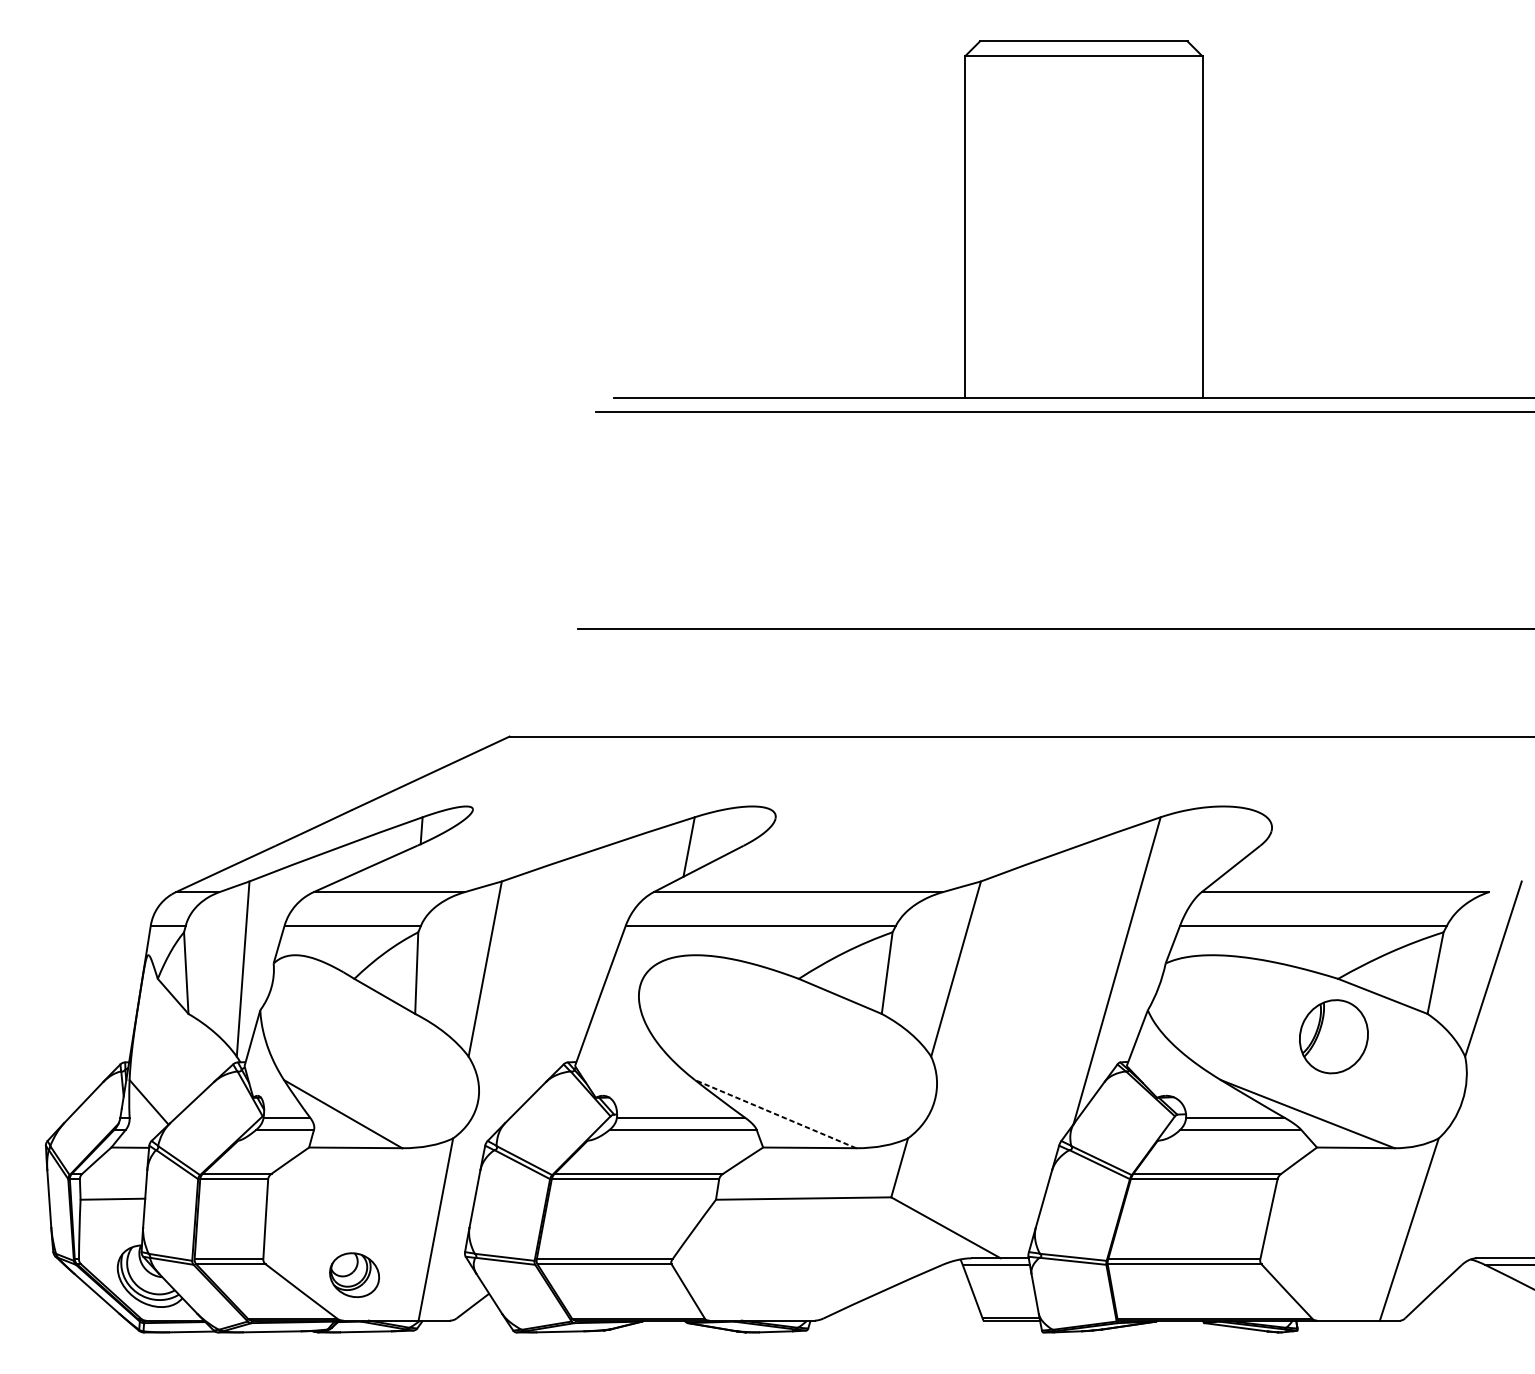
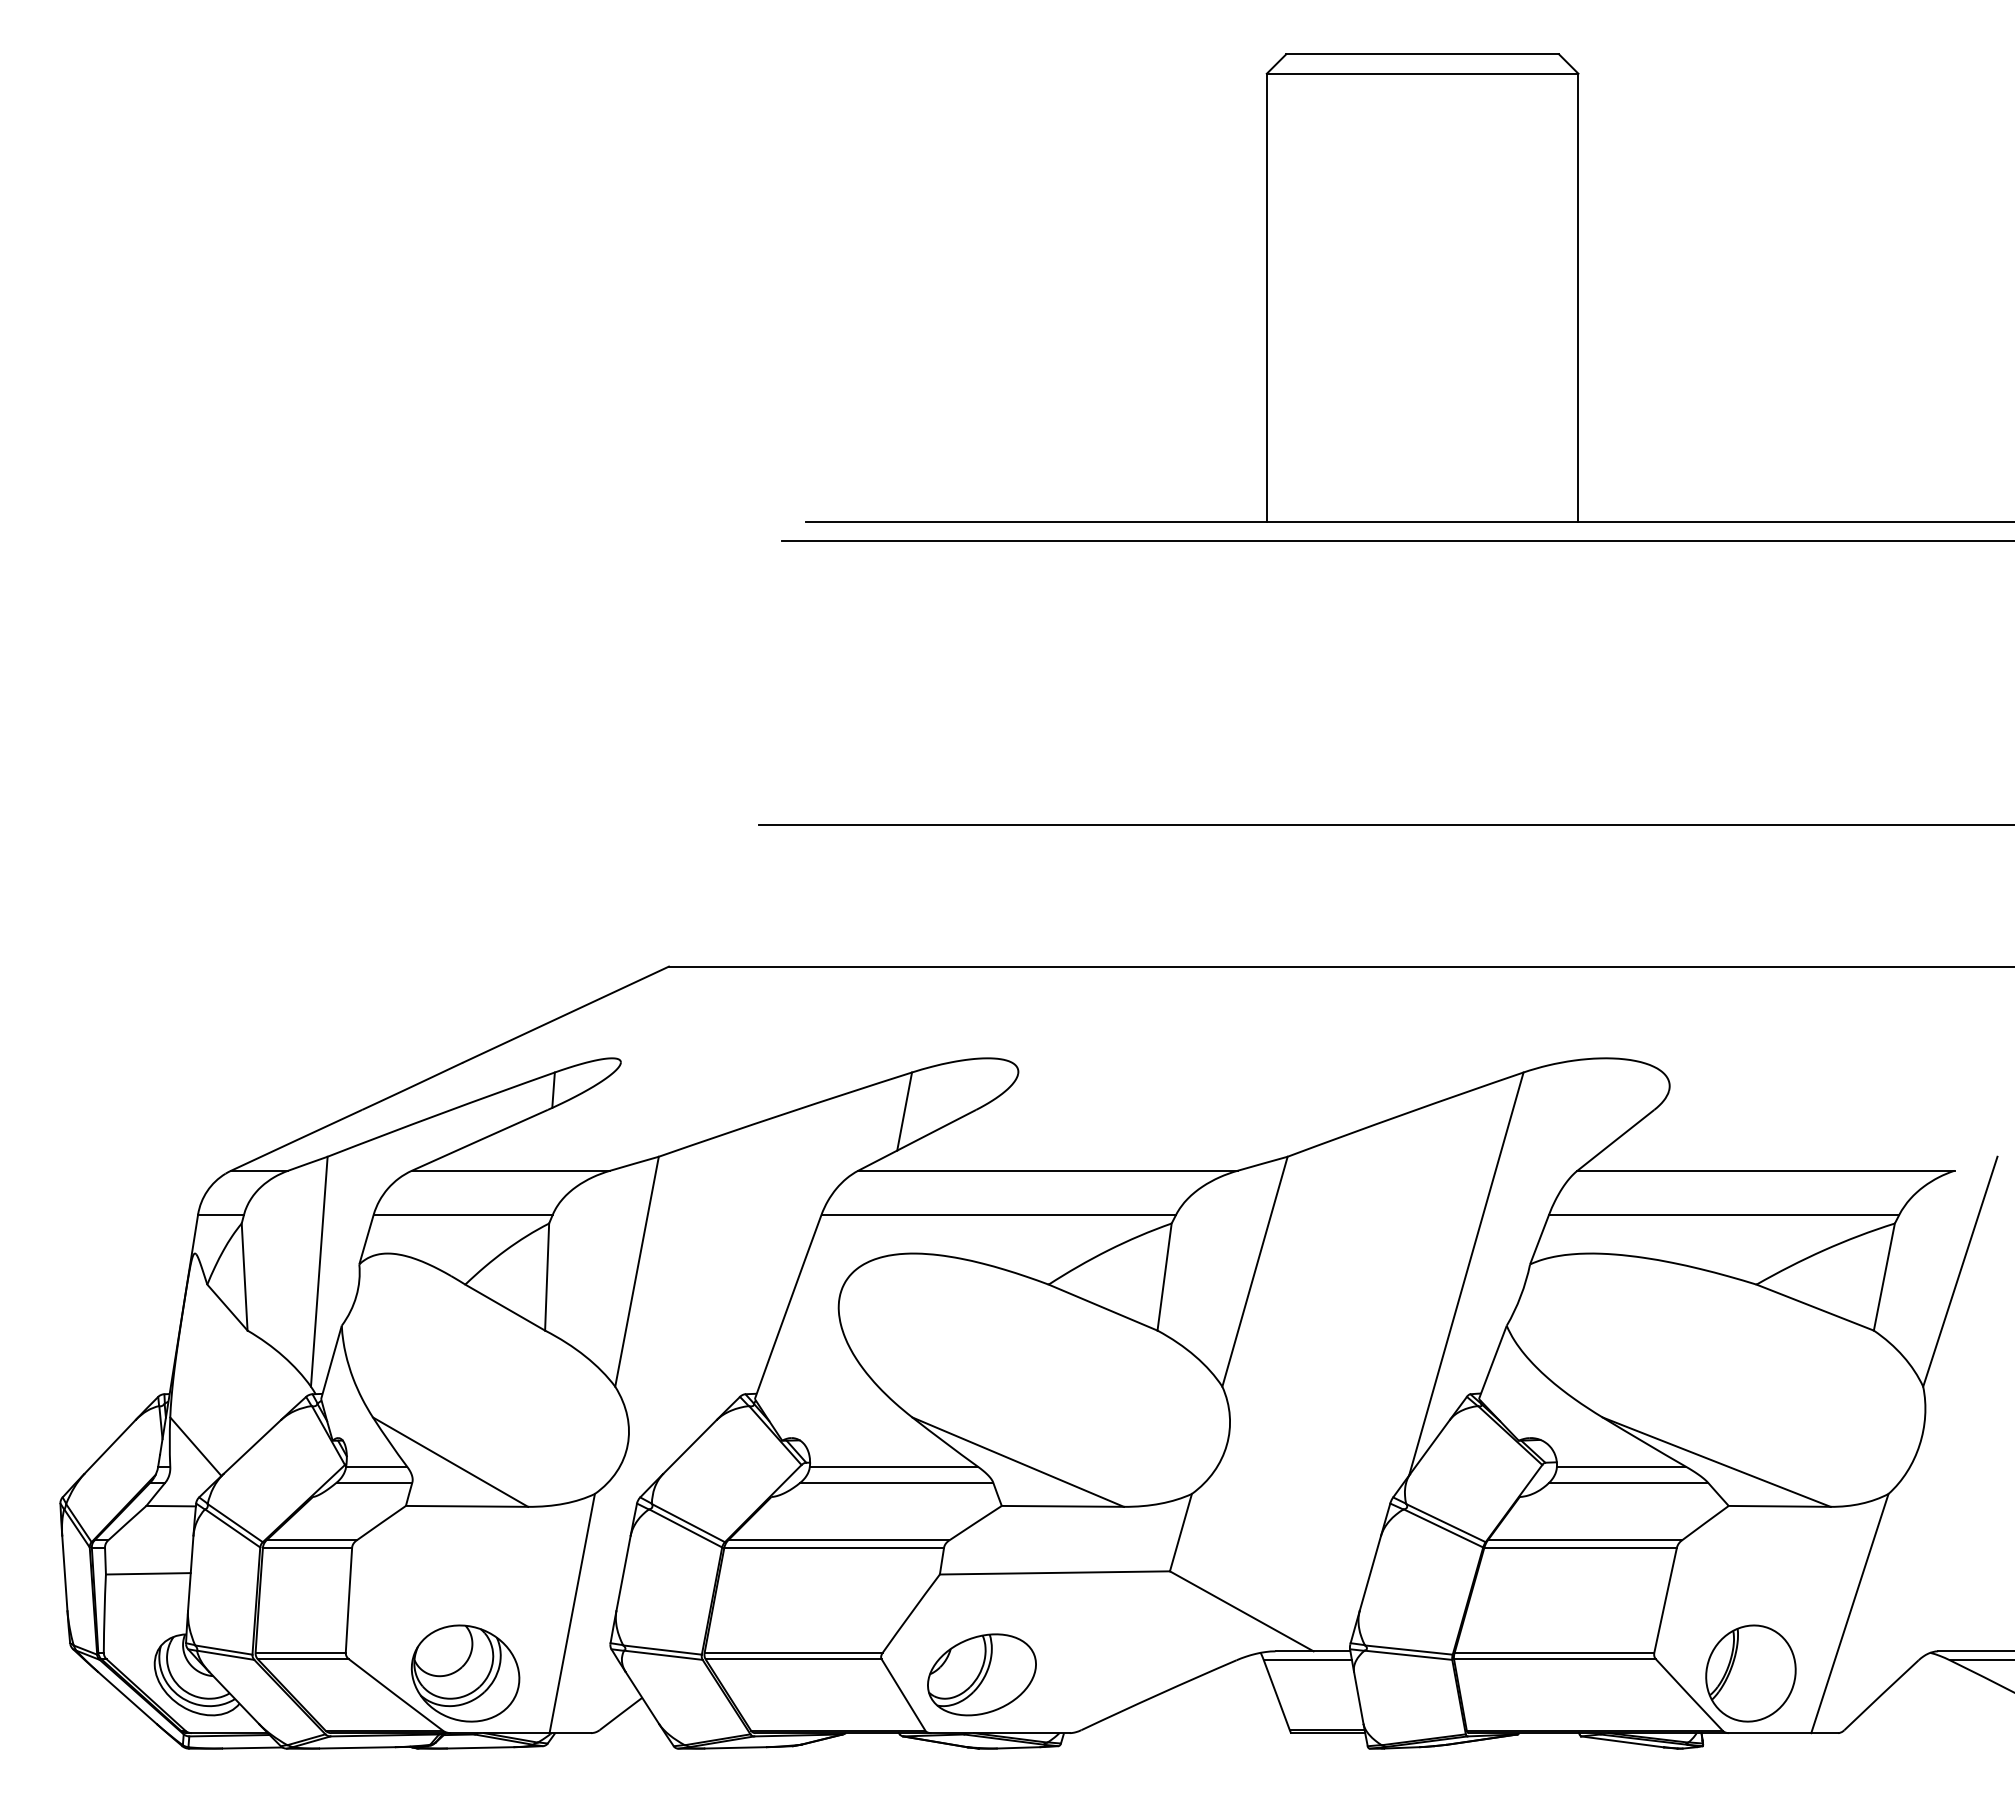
part: (1333, 1036) -> (1750, 1673), moved
line: (775, 1114) -> (1018, 1462), dashed -> solid
part: (354, 1275) -> (465, 1673), size x1.67
part: (747, 1275) -> (981, 1674), added

